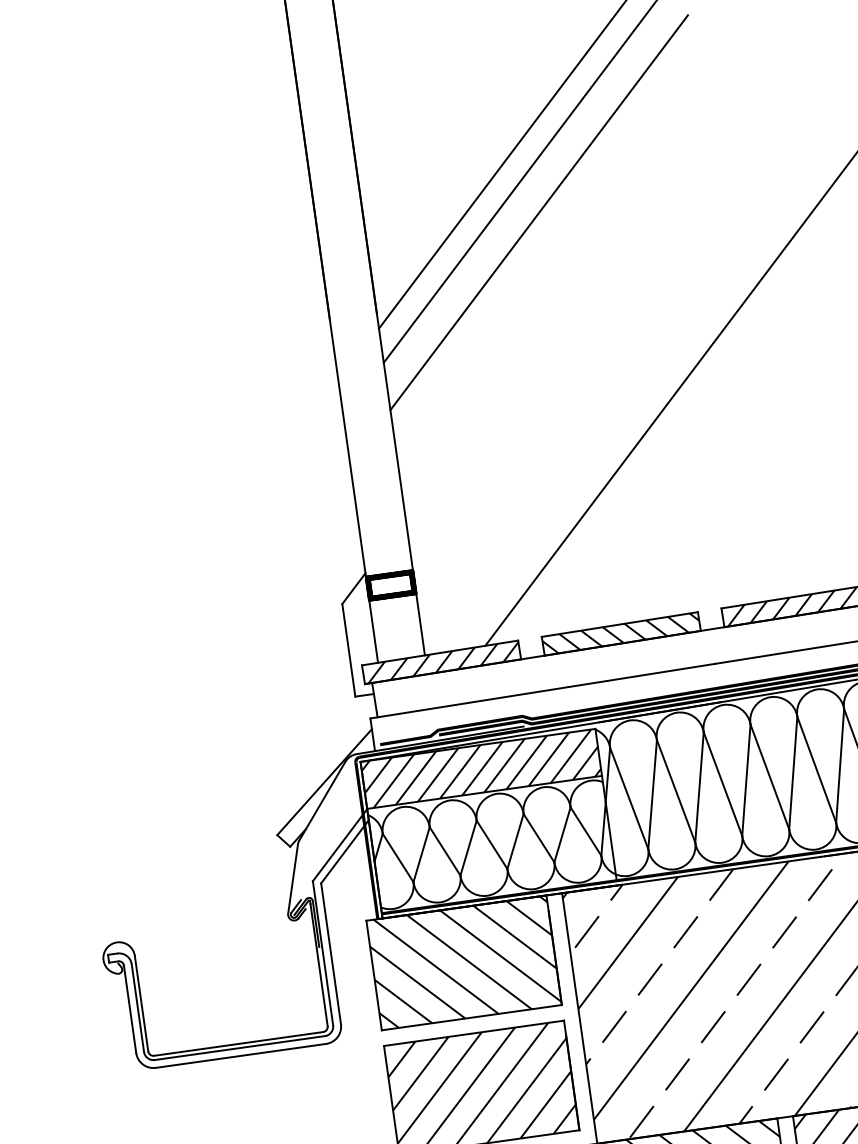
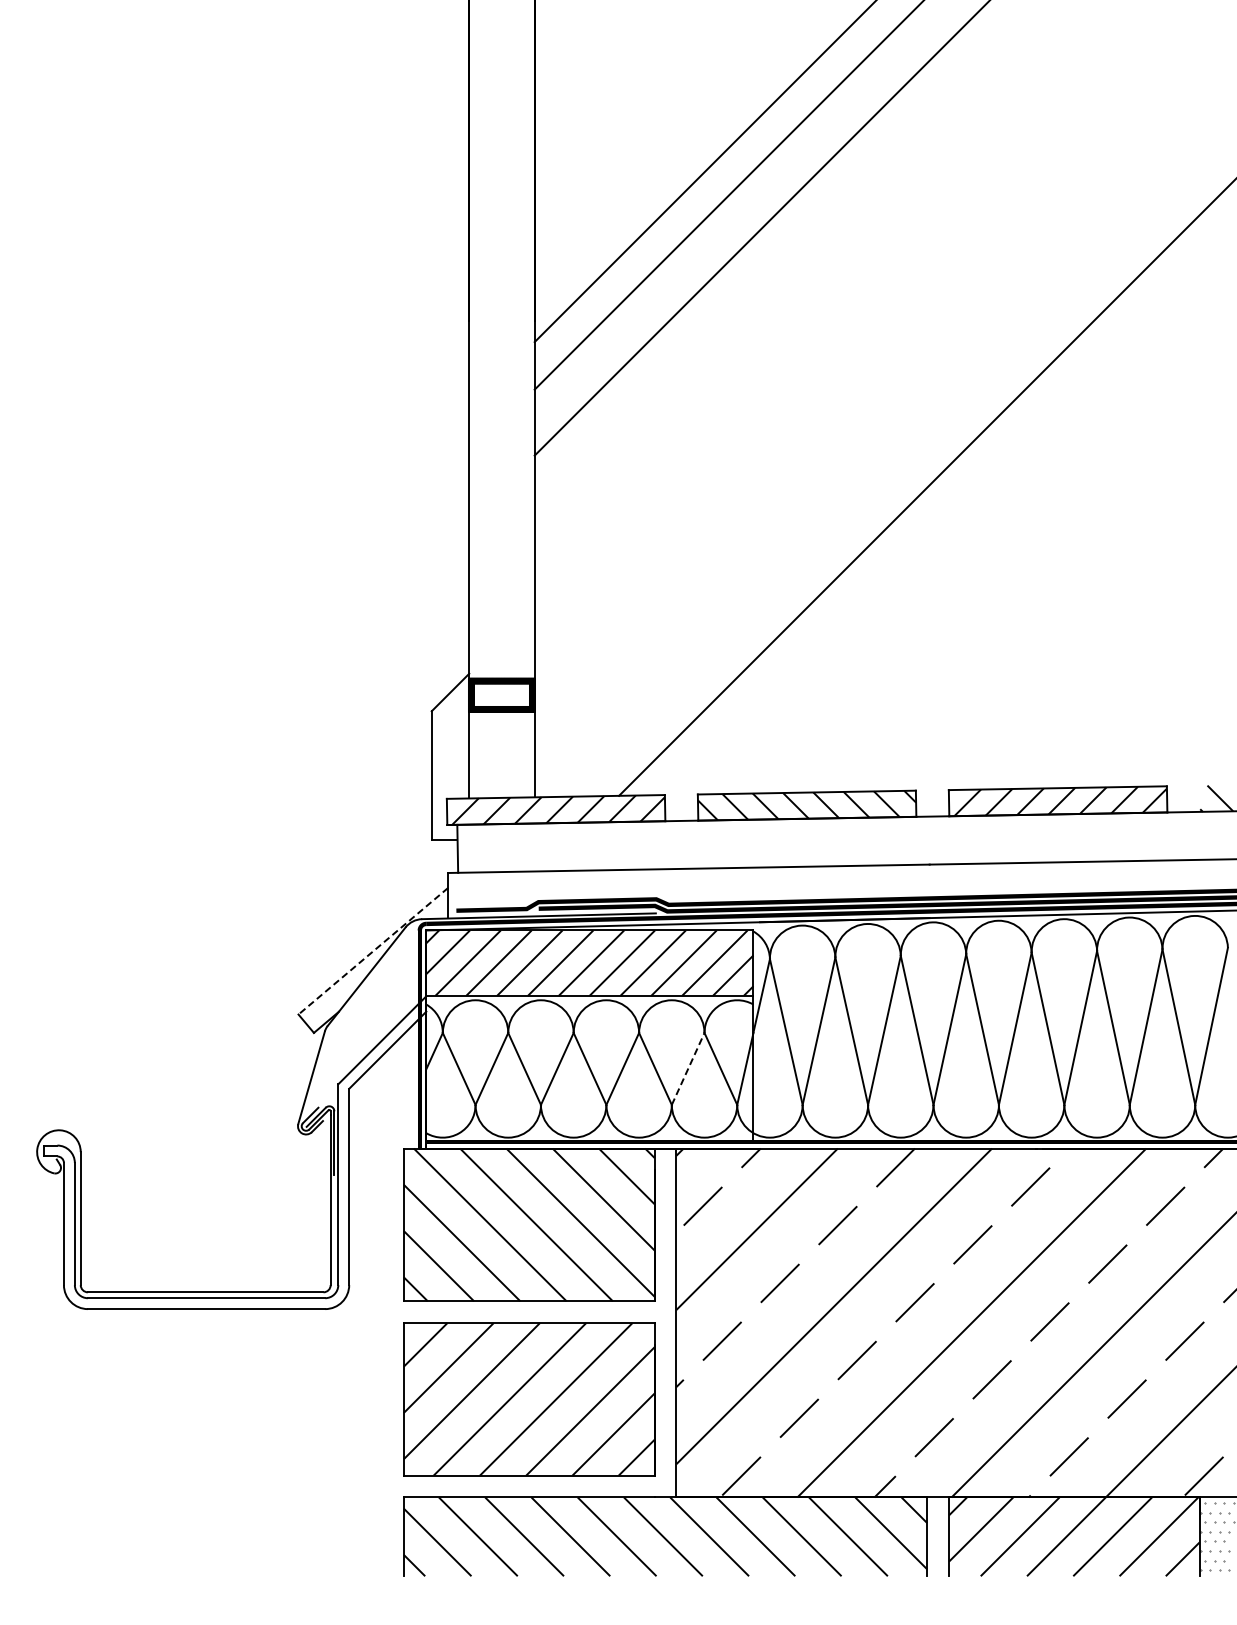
line: (324, 782) -> (372, 951), solid -> dashed
line: (562, 834) -> (688, 1068), solid -> dashed

